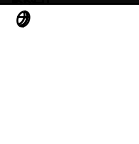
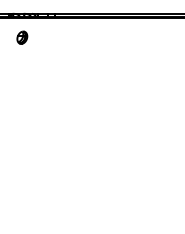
part: (23, 18) -> (22, 37), size x0.62

